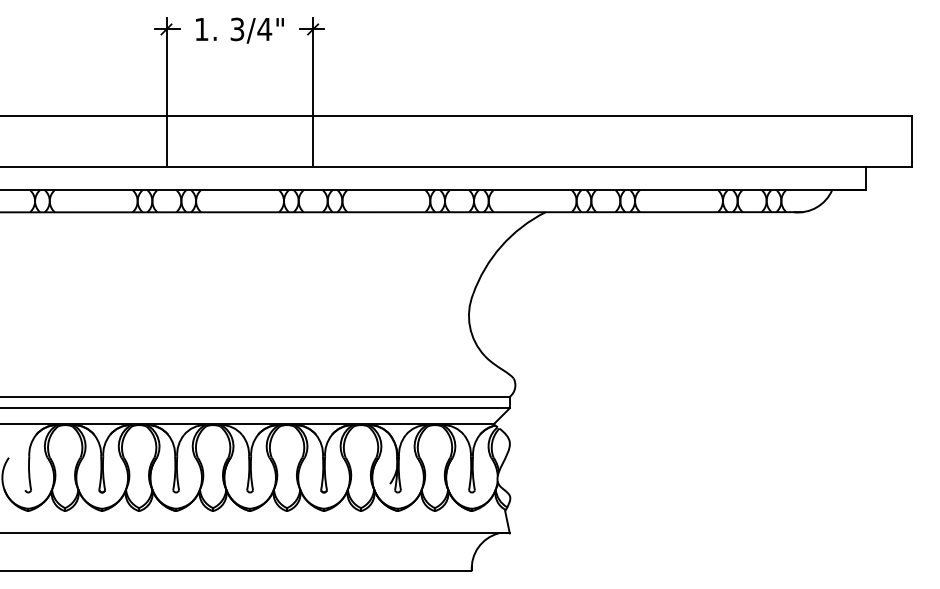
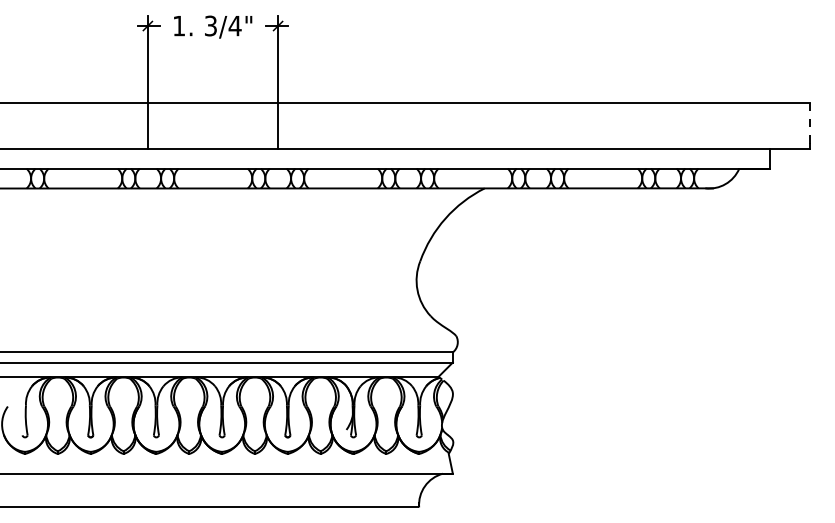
line: (911, 138) -> (809, 122), solid -> dashed

